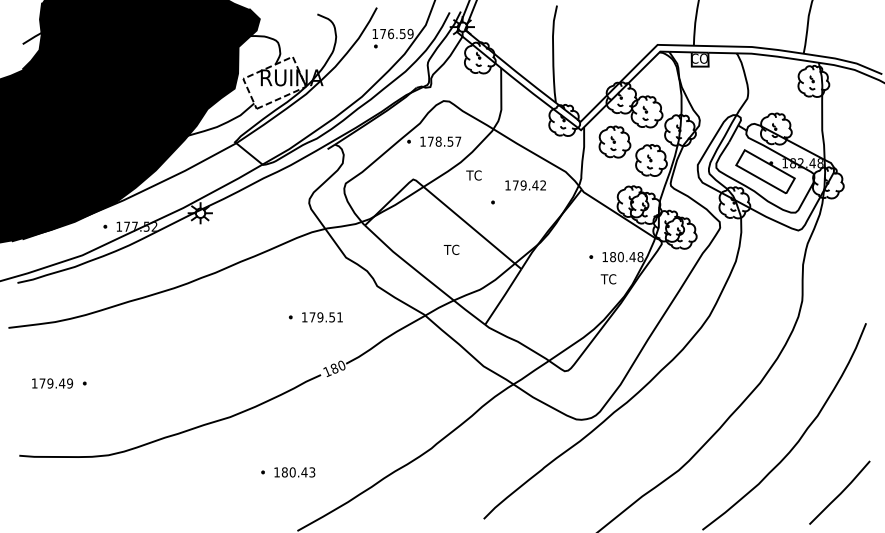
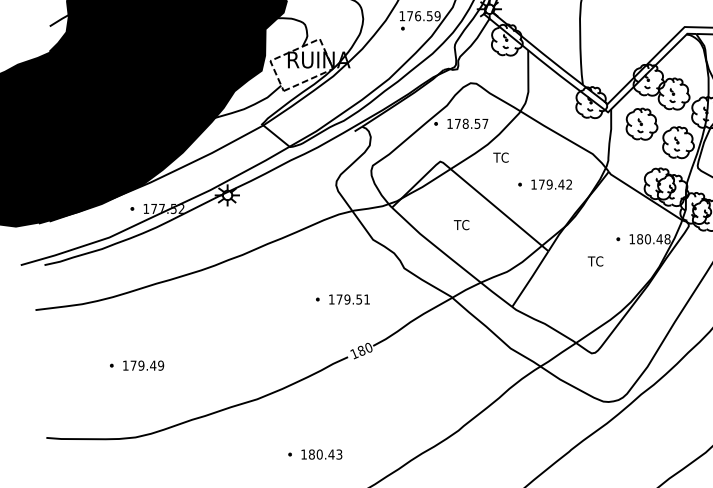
text: (525, 185) -> (551, 184), moved
text: (451, 249) -> (461, 224), moved
text: (608, 279) -> (595, 261), moved
text: (52, 383) -> (143, 365), moved

